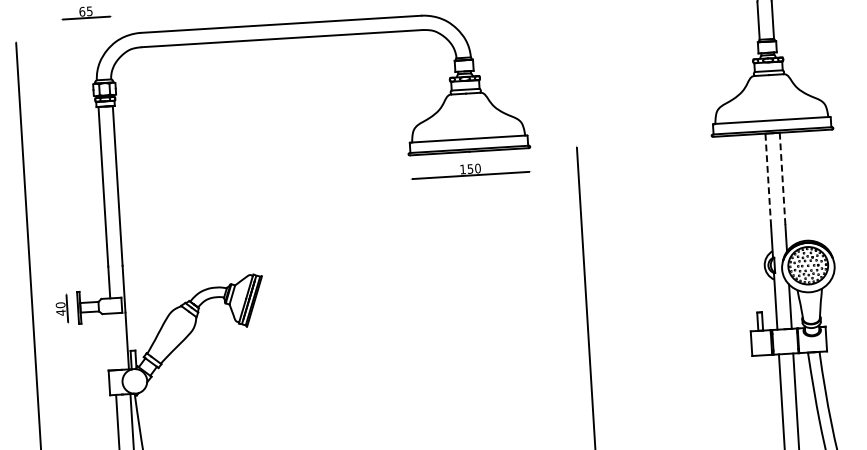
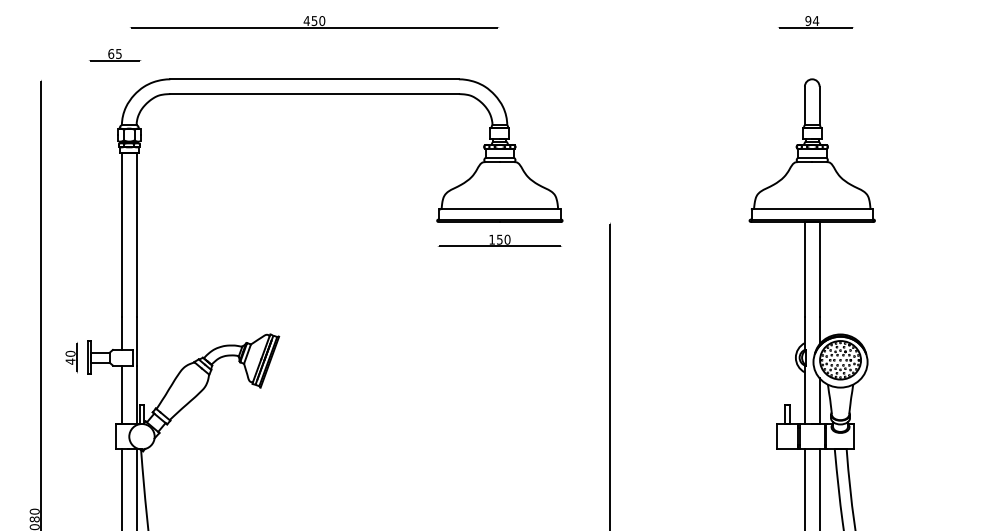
line: (782, 178) -> (819, 269), dashed -> solid
line: (767, 179) -> (804, 269), dashed -> solid
line: (112, 341) -> (121, 394), added

